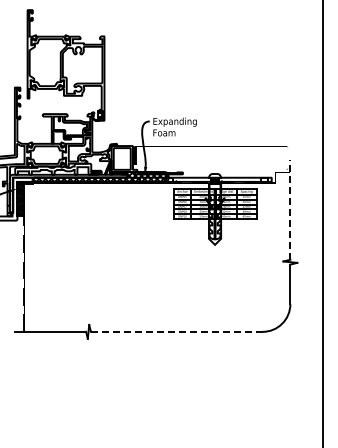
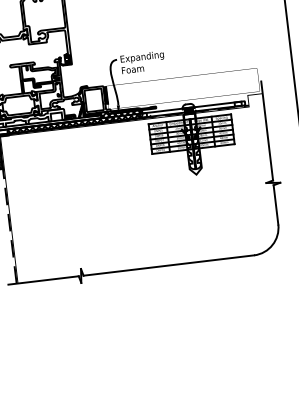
line: (290, 209) -> (267, 130), dashed -> solid
line: (176, 331) -> (168, 265), dashed -> solid

